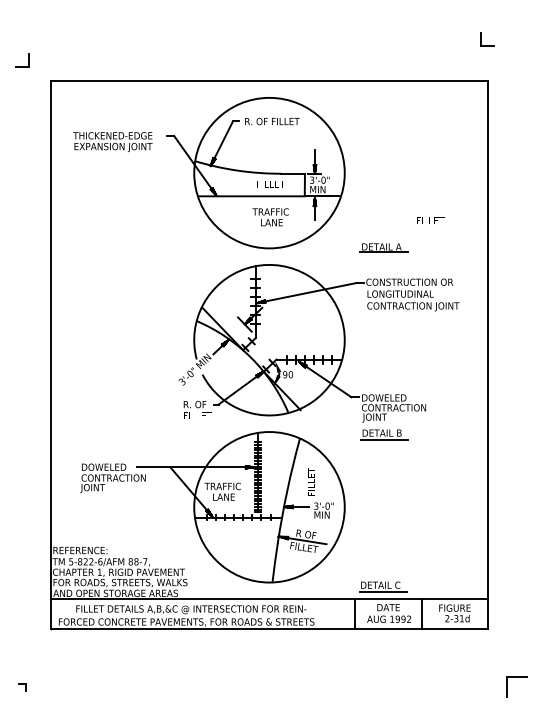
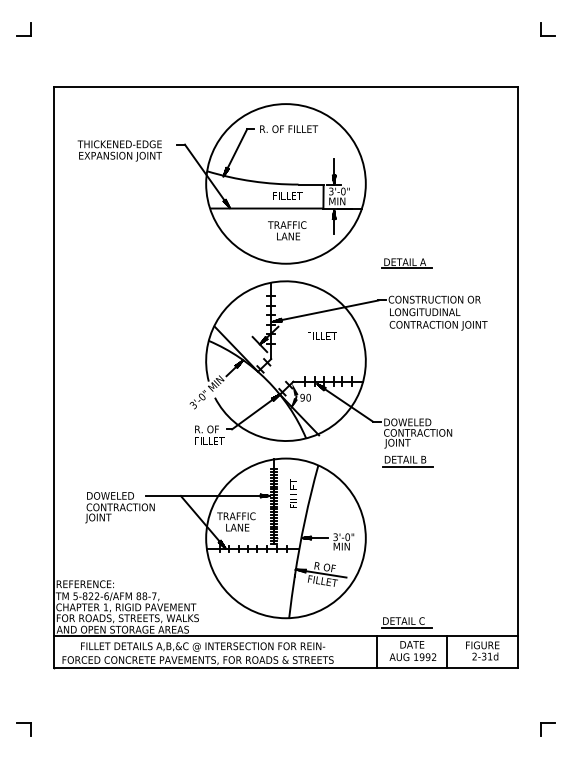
part: (487, 39) -> (548, 29), moved
part: (22, 60) -> (23, 29), moved
text: (430, 220) -> (322, 336), moved
text: (311, 481) -> (293, 493), moved
part: (22, 687) -> (23, 729), size x1.67
part: (516, 687) -> (548, 729), size x0.62

